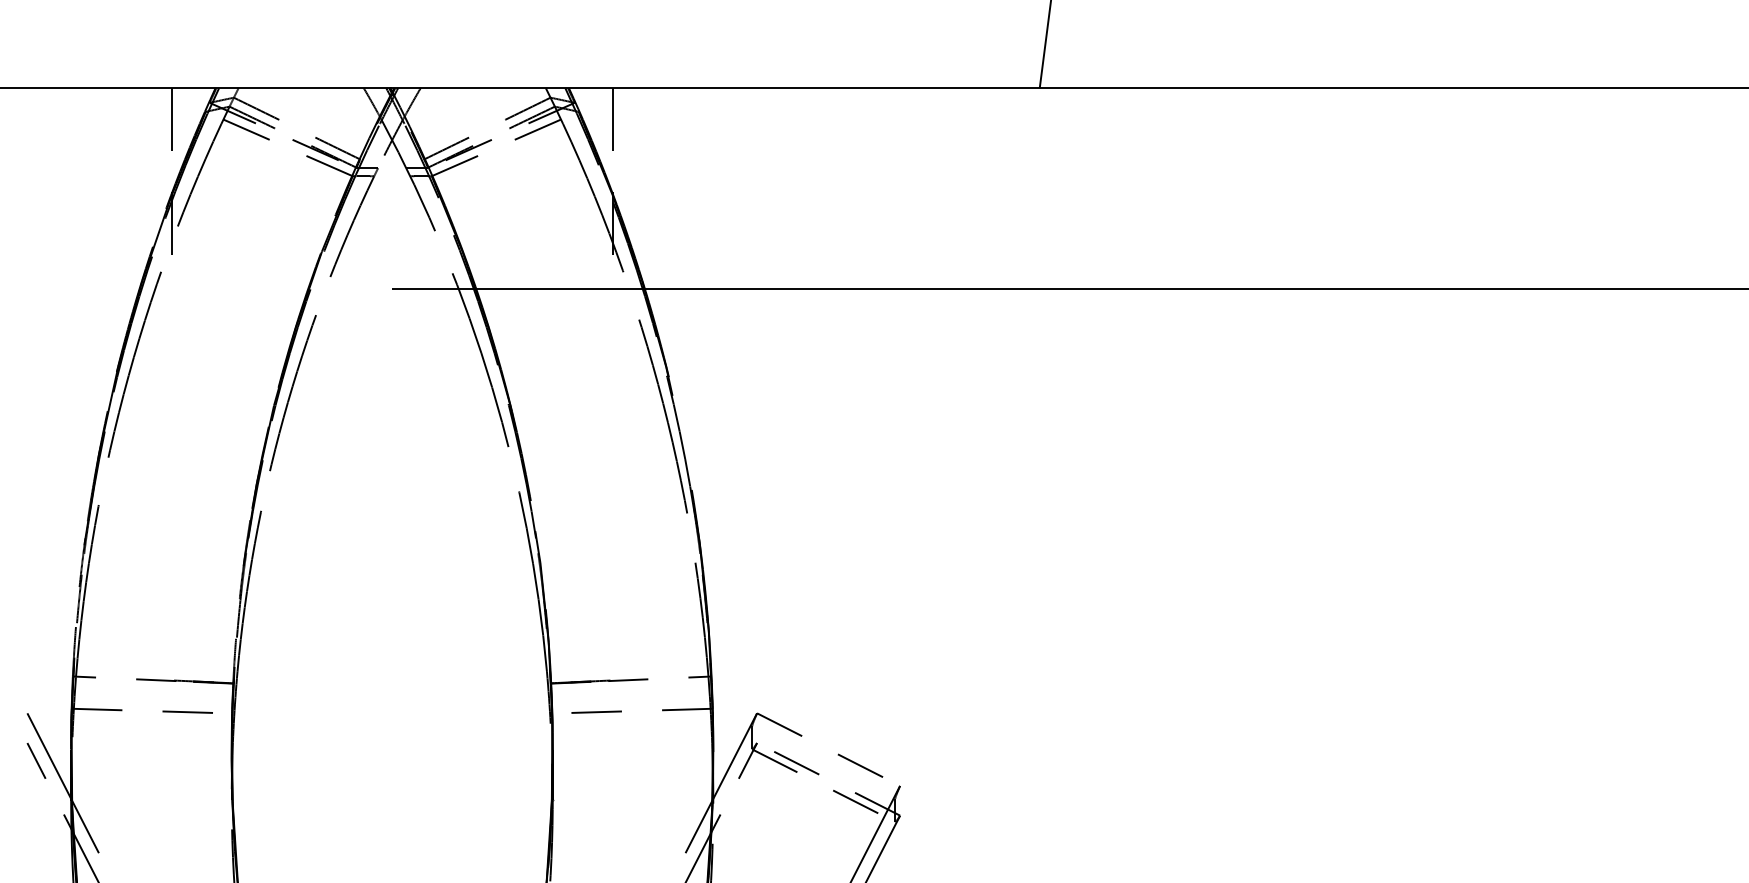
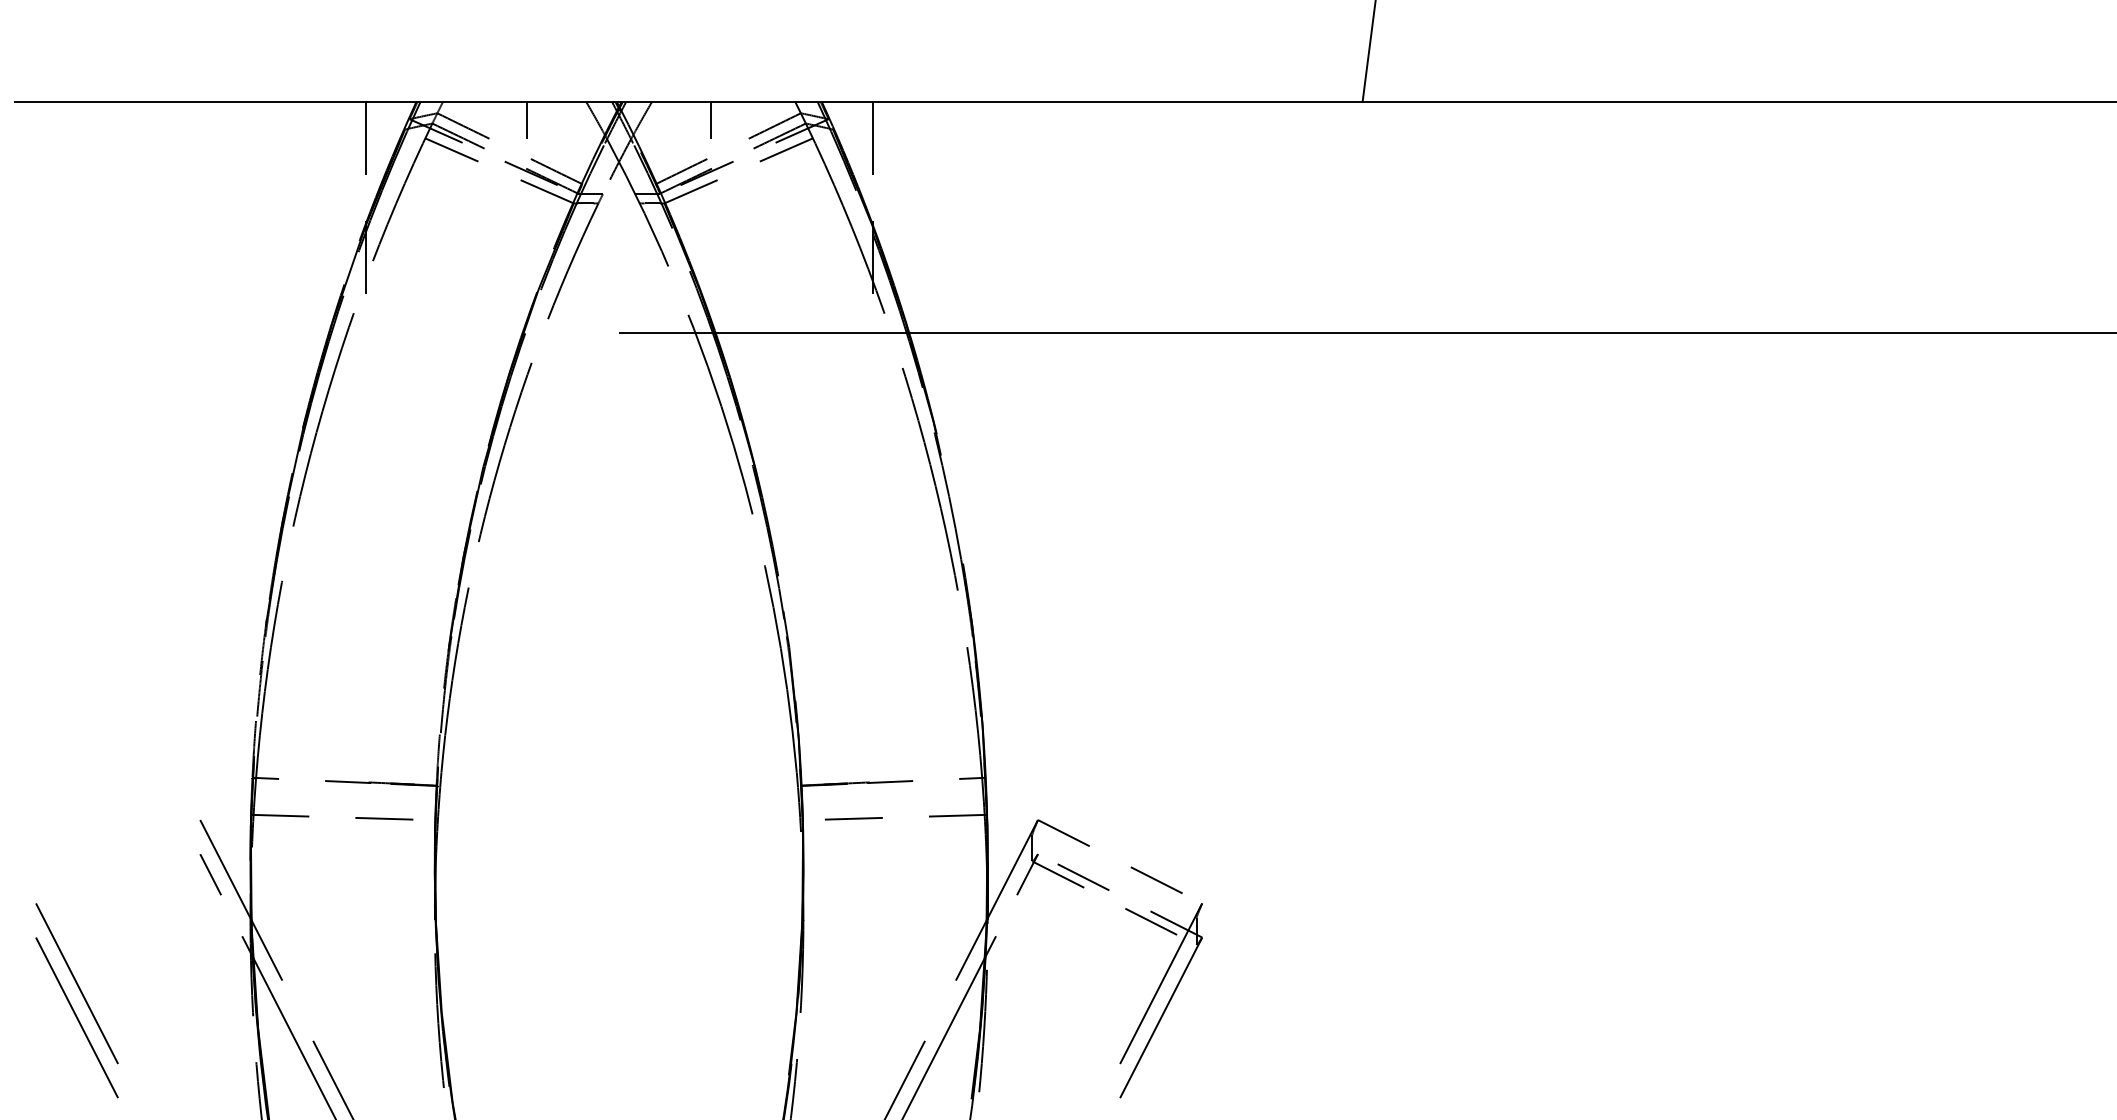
line: (311, 104) -> (526, 120), added
line: (472, 104) -> (711, 120), added

